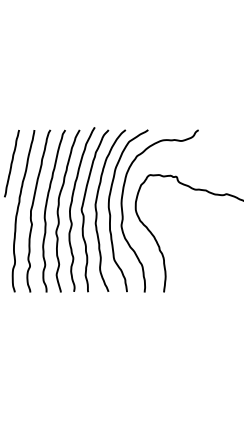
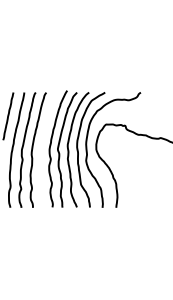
curve: (59, 207) -> (42, 147), removed

